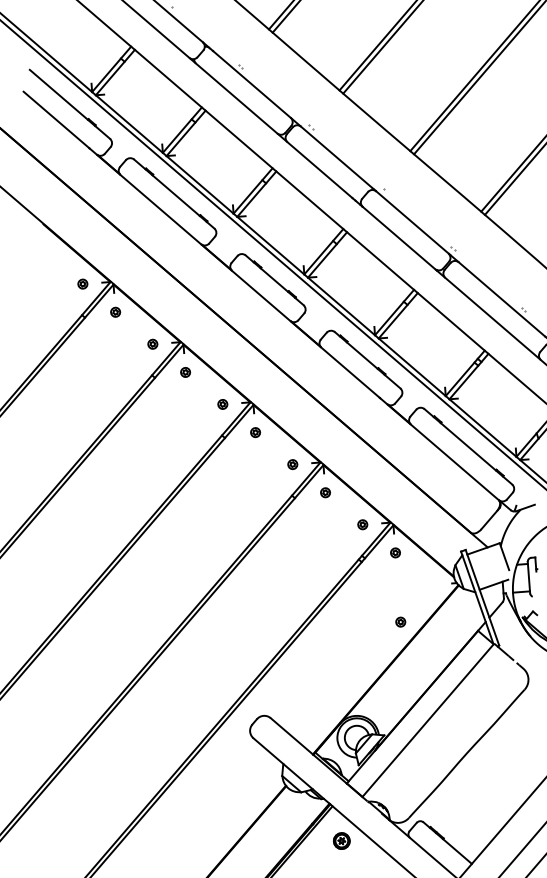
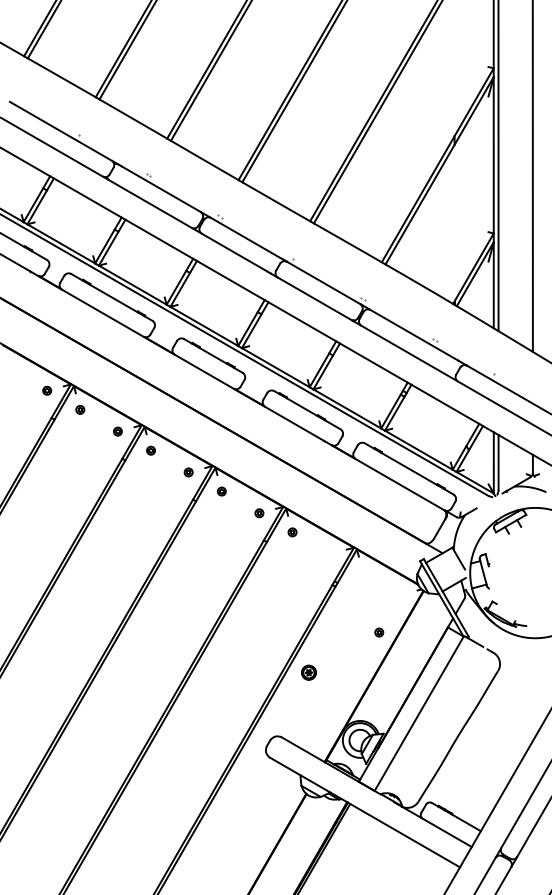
part: (363, 524) -> (330, 553), removed
part: (395, 553) -> (363, 573), removed
part: (341, 840) -> (308, 672), moved

